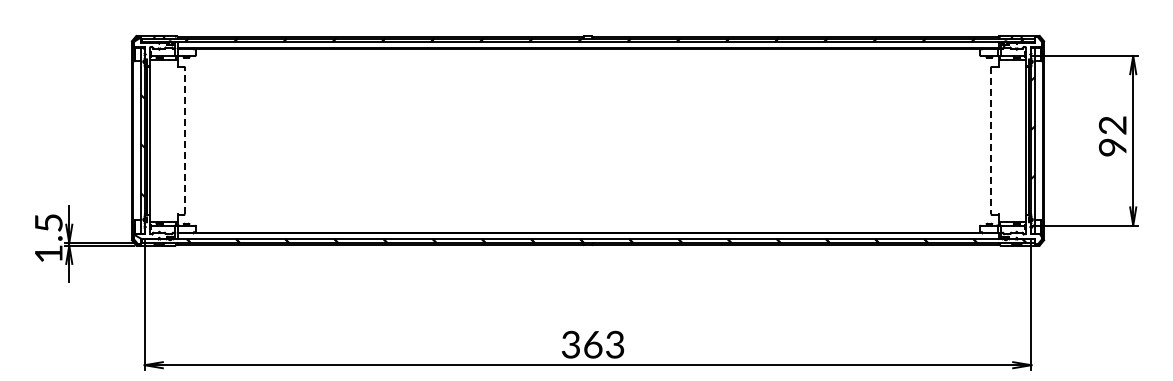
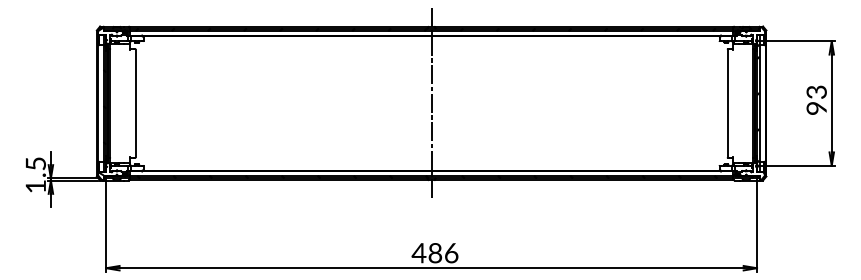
text: (1114, 125) -> (817, 92), 92 -> 93
line: (184, 140) -> (135, 103), dashed -> solid
line: (588, 140) -> (431, 103), added
line: (991, 141) -> (727, 104), dashed -> solid
text: (592, 344) -> (434, 253), 363 -> 486

